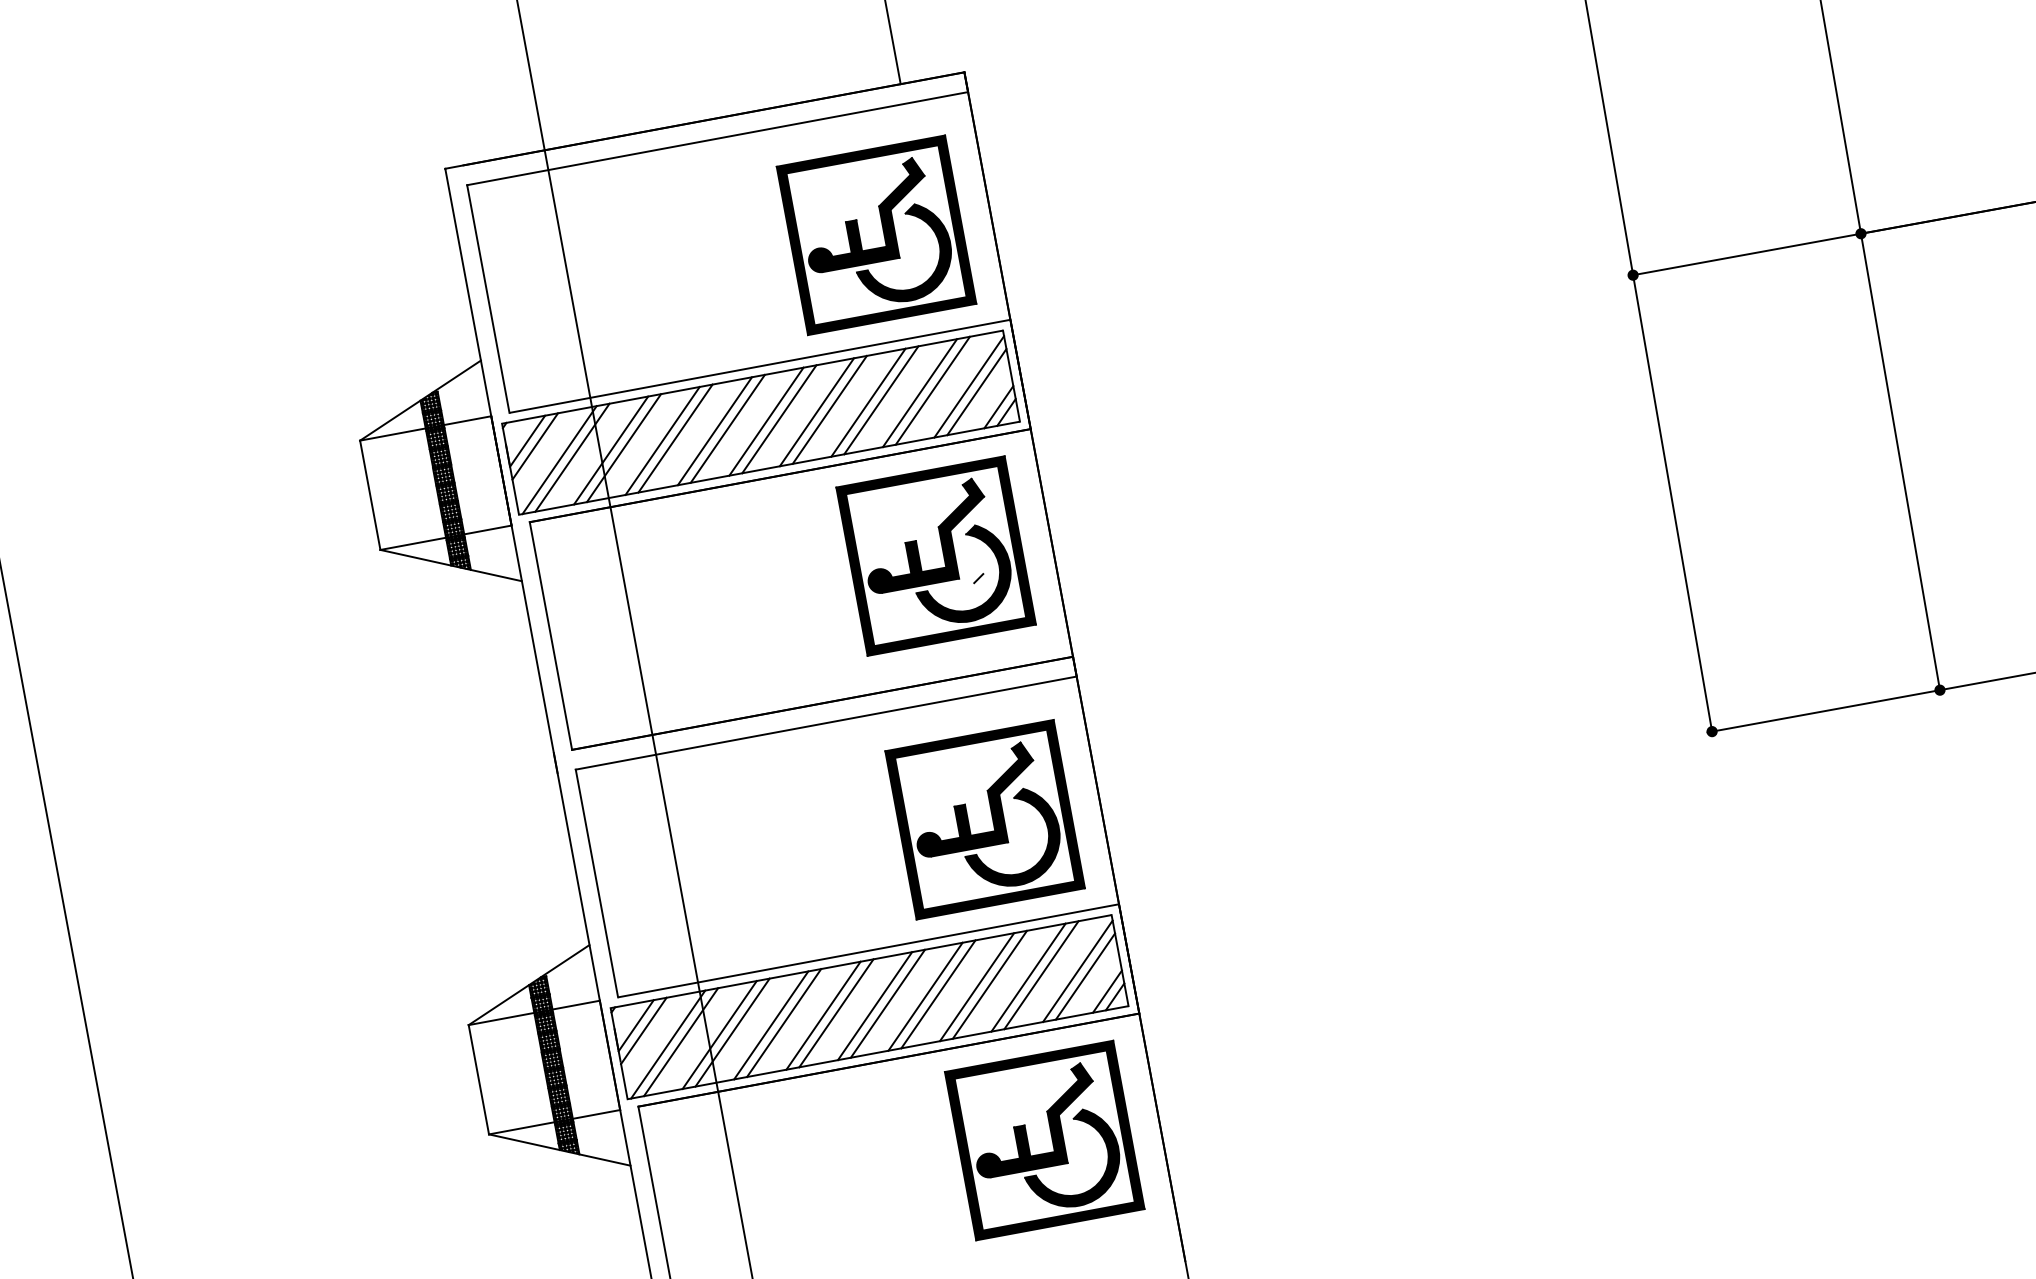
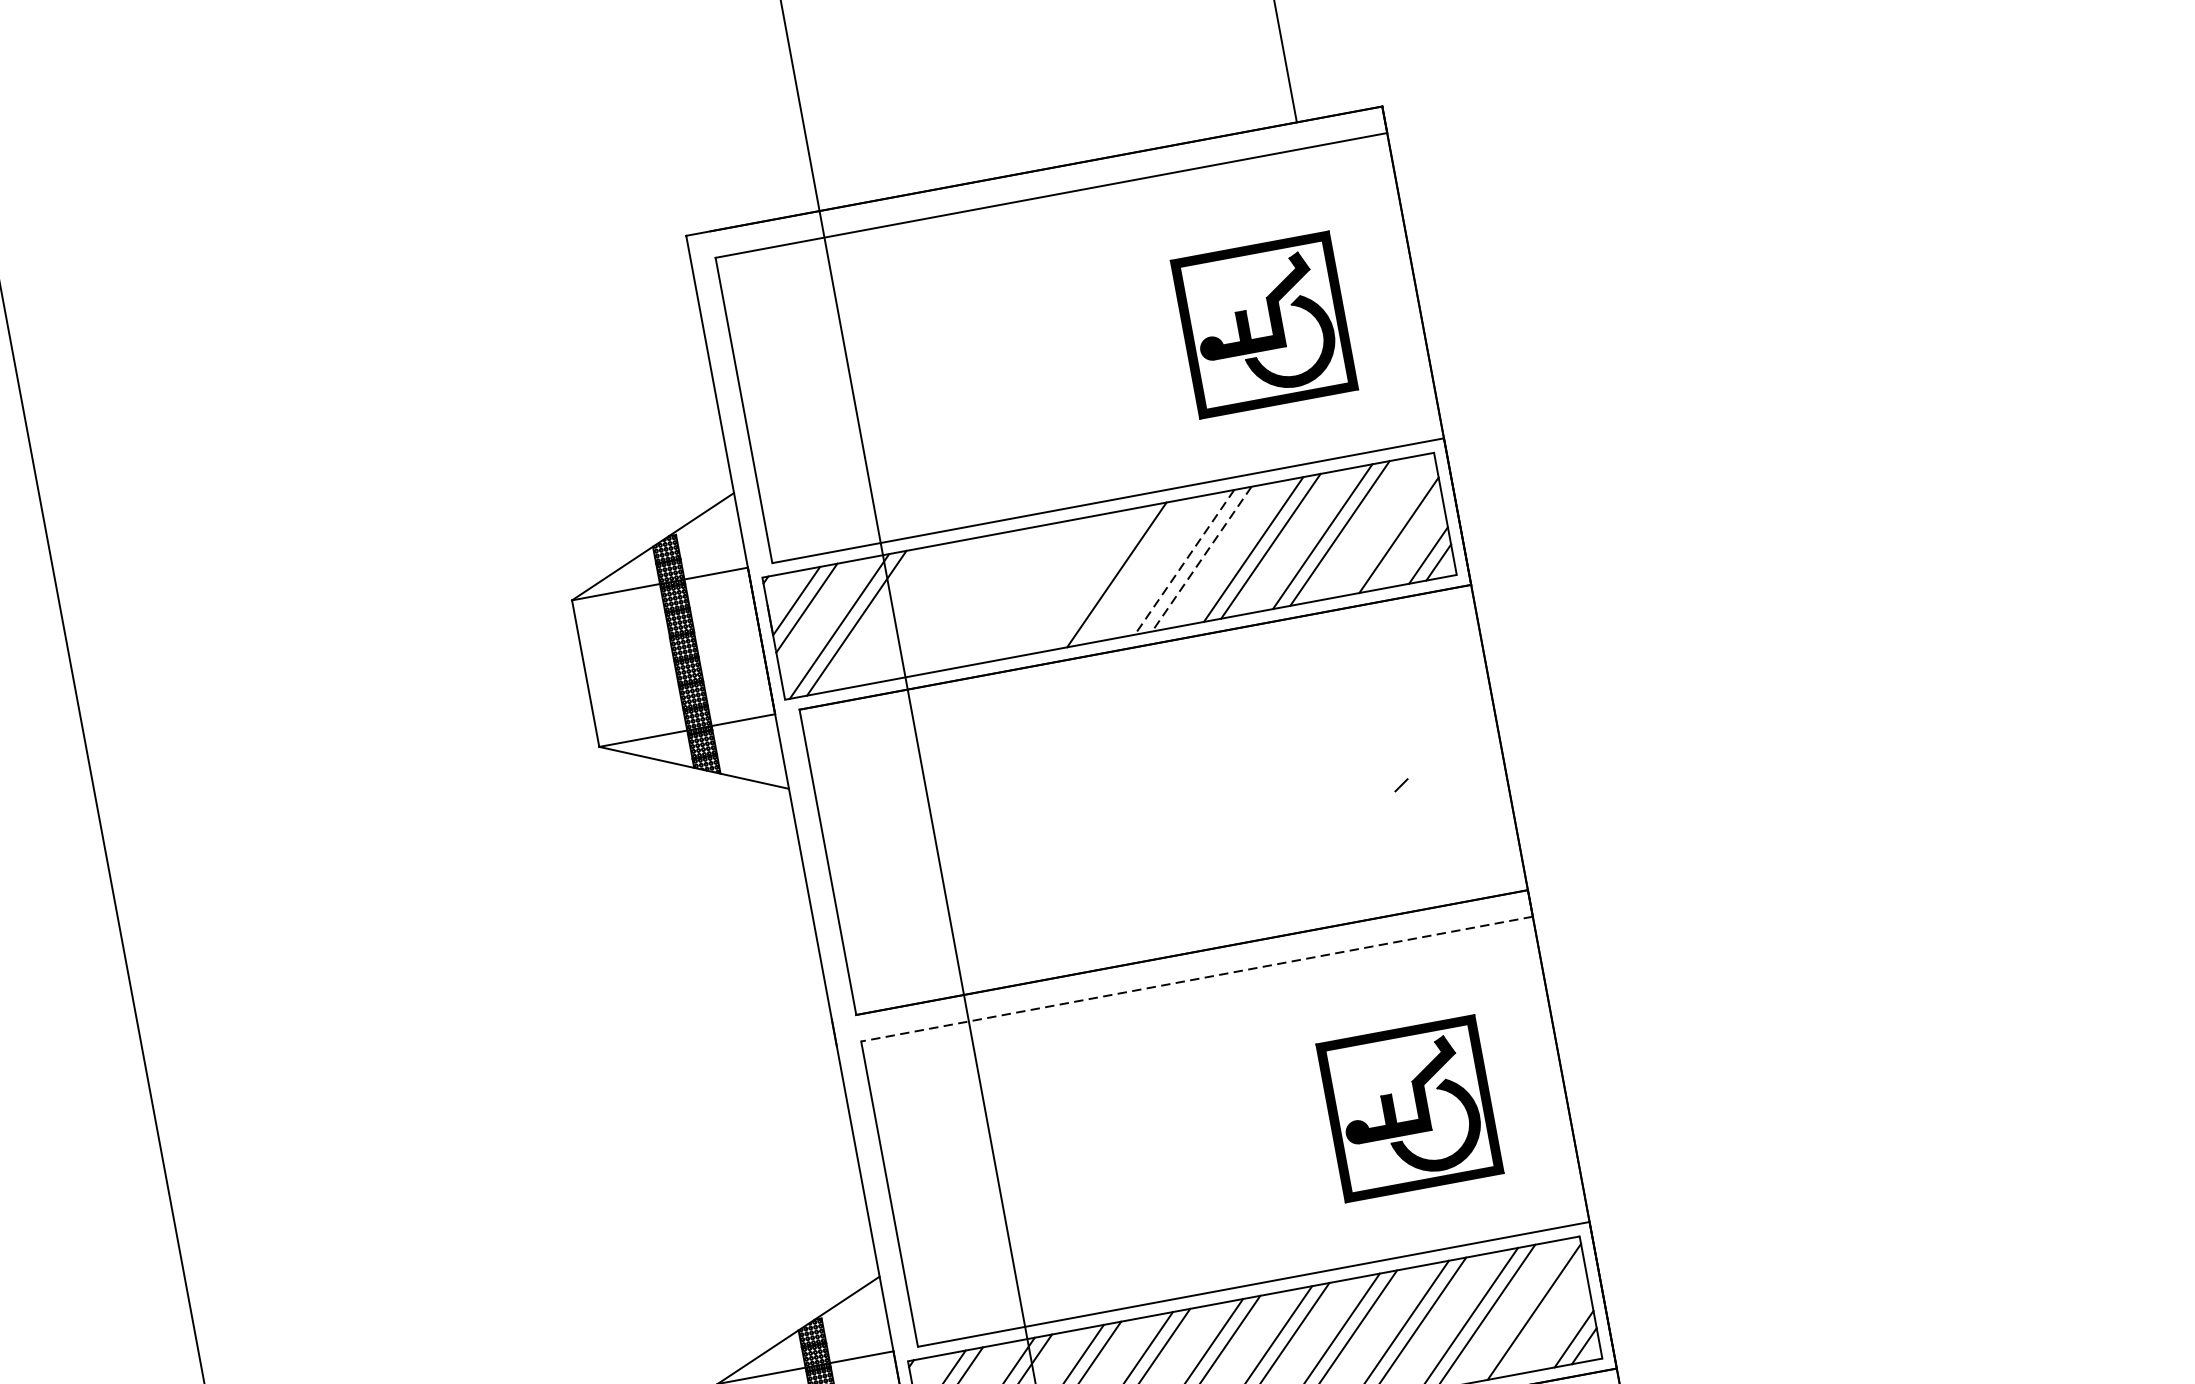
part: (876, 235) -> (1264, 325), size x0.7
line: (969, 386) -> (1389, 527), removed
line: (829, 410) -> (1201, 559), solid -> dashed
line: (816, 412) -> (1183, 562), solid -> dashed
line: (779, 419) -> (1134, 572), removed
line: (727, 428) -> (1064, 584), removed
line: (714, 431) -> (1047, 588), removed
line: (675, 438) -> (994, 597), removed
line: (662, 440) -> (977, 600), removed
line: (623, 448) -> (925, 610), removed
line: (611, 450) -> (909, 613), removed
part: (935, 555) -> (1343, 754), removed
line: (826, 723) -> (1197, 979), solid -> dashed
part: (984, 819) -> (1409, 1108), size x0.7
line: (1085, 976) -> (1544, 1318), removed

